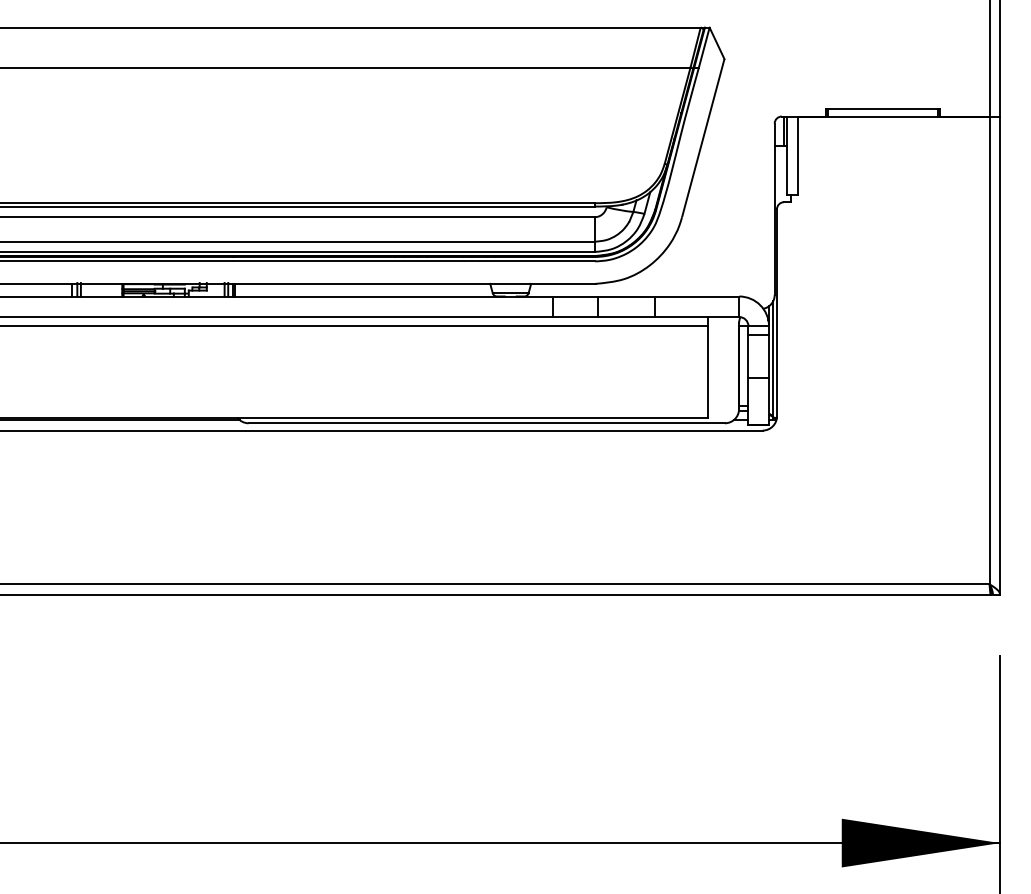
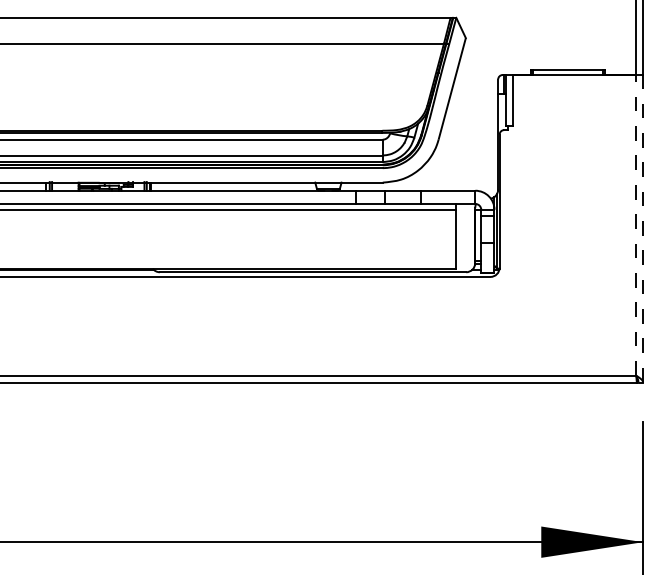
line: (989, 349) -> (636, 224), solid -> dashed
line: (1000, 355) -> (643, 228), solid -> dashed

